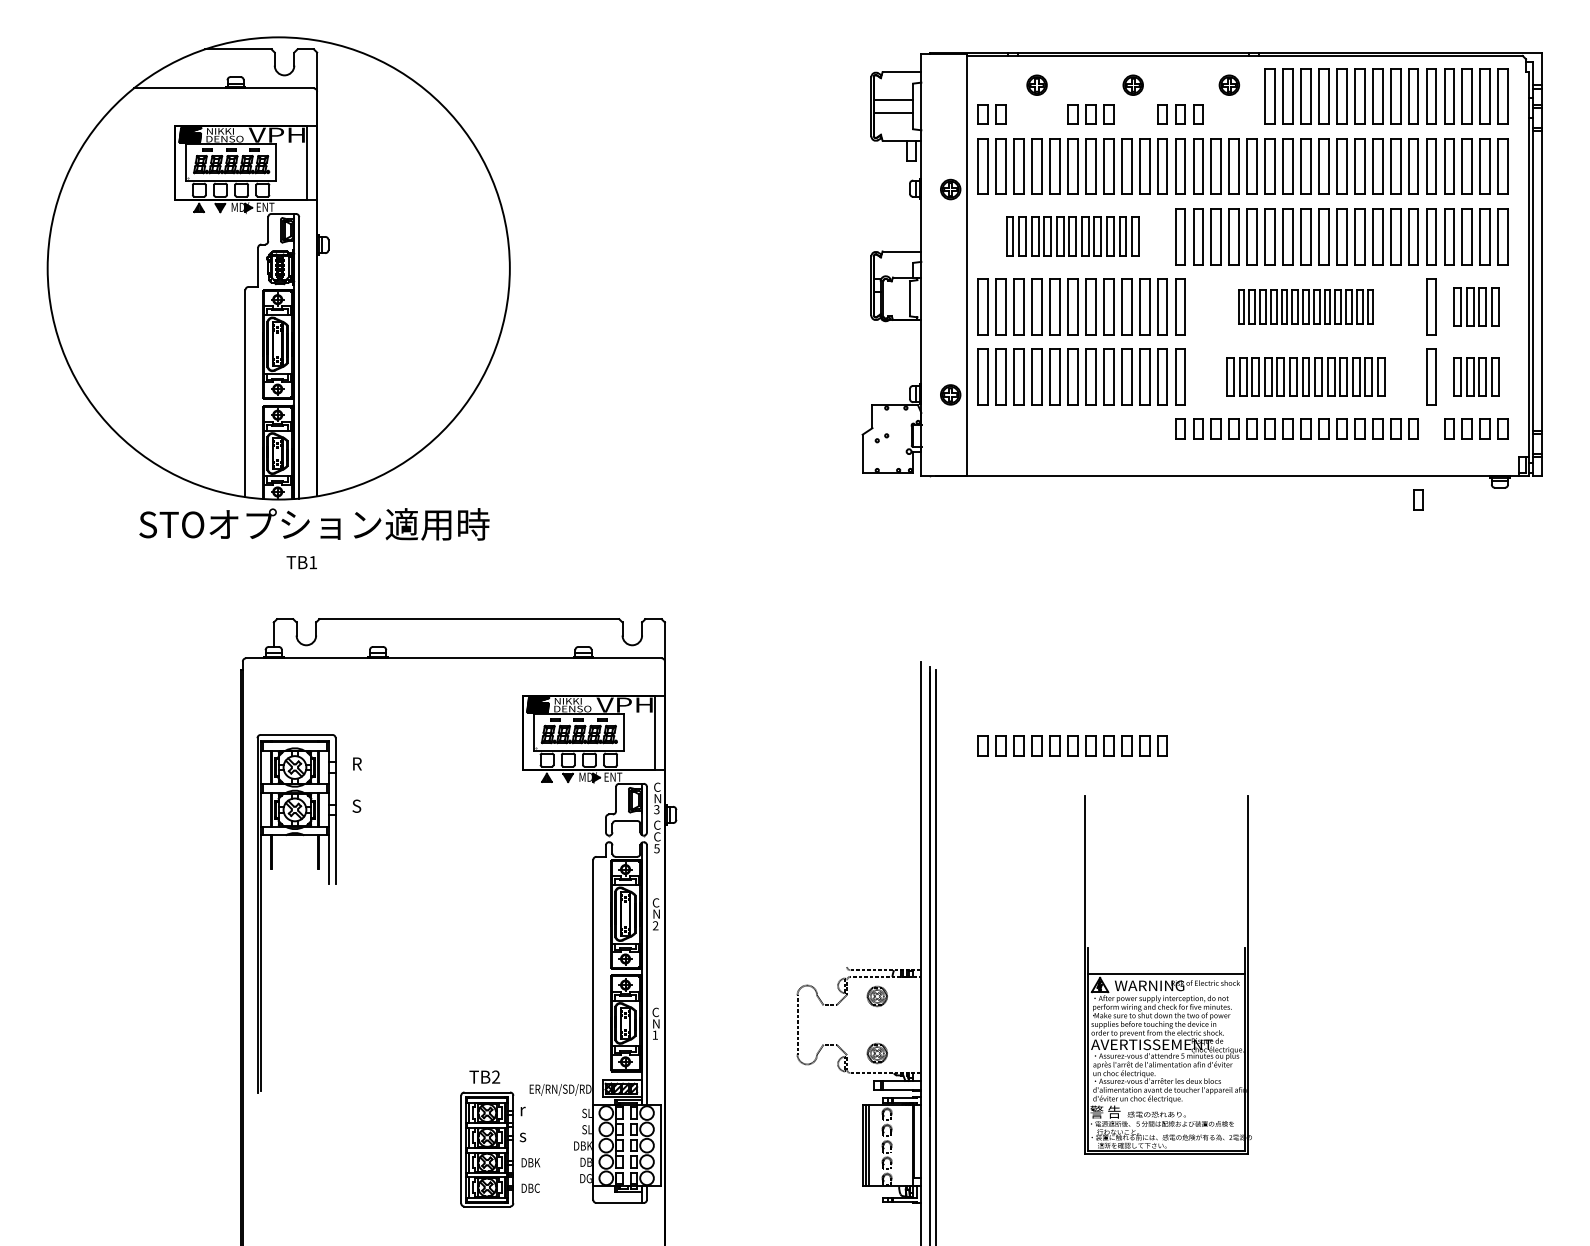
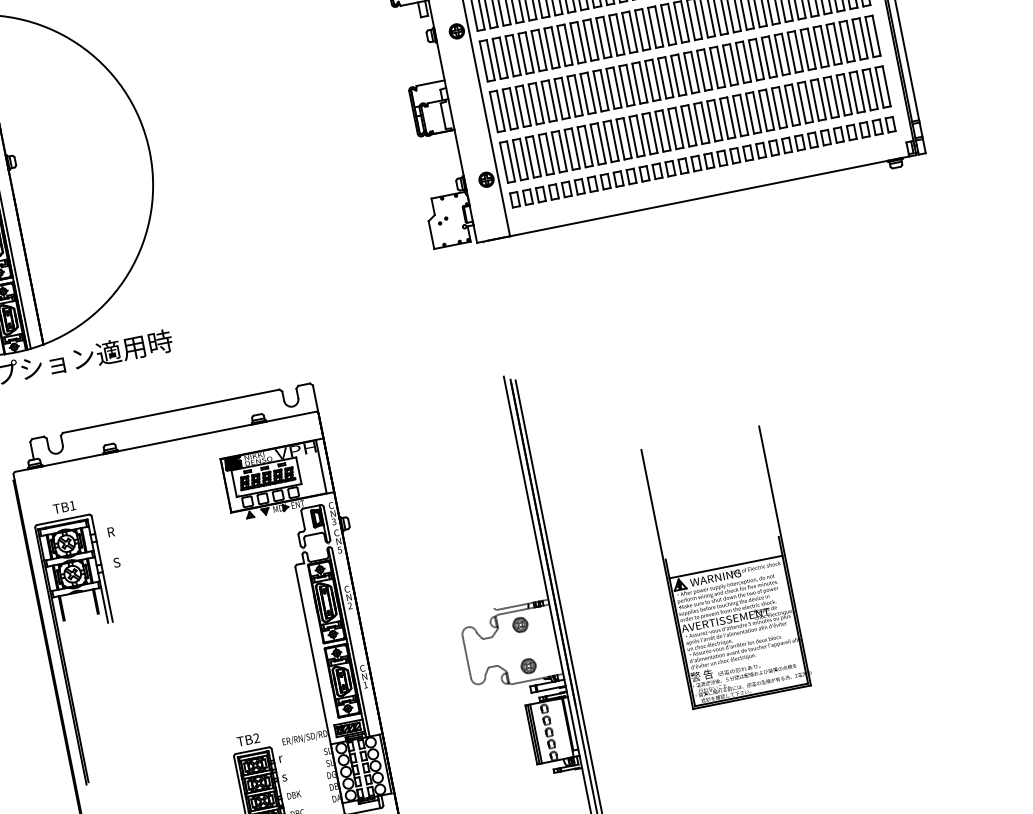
part: (1072, 236) -> (551, 47), size x1.43
part: (1305, 306) -> (730, 64), size x1.67
part: (1476, 306) -> (853, 39), size x1.43
part: (1305, 376) -> (740, 115), size x1.43
part: (1476, 376) -> (863, 90), size x1.43
part: (1418, 499) -> (838, 134), moved
text: (301, 562) -> (64, 507), moved
part: (1072, 745) -> (579, 186), moved
text: (657, 836) -> (338, 541), C -> N
text: (582, 1145) -> (328, 775), DBK -> DG
text: (585, 1178) -> (335, 798), DG -> DA

